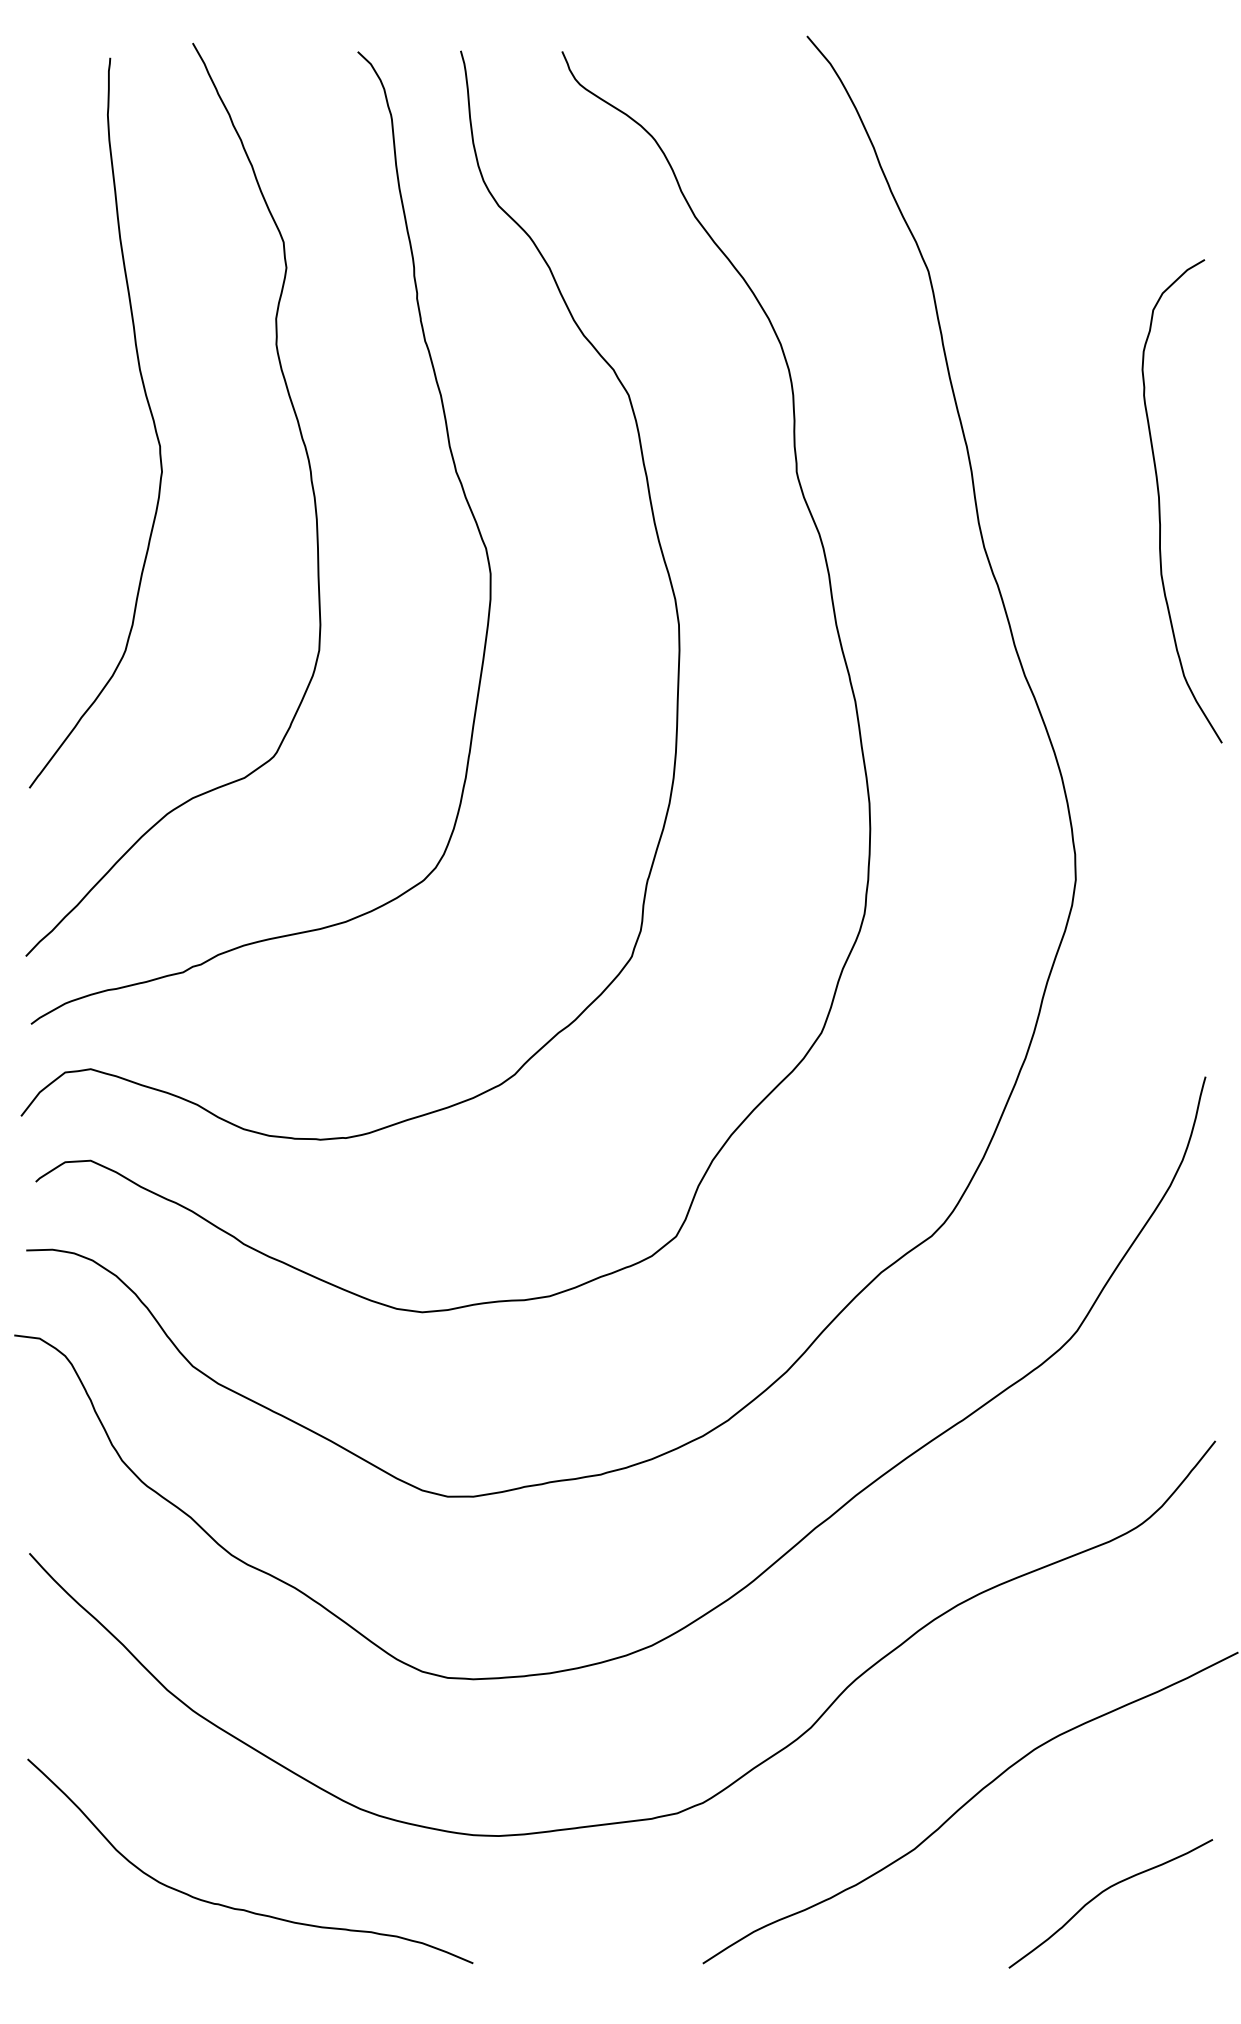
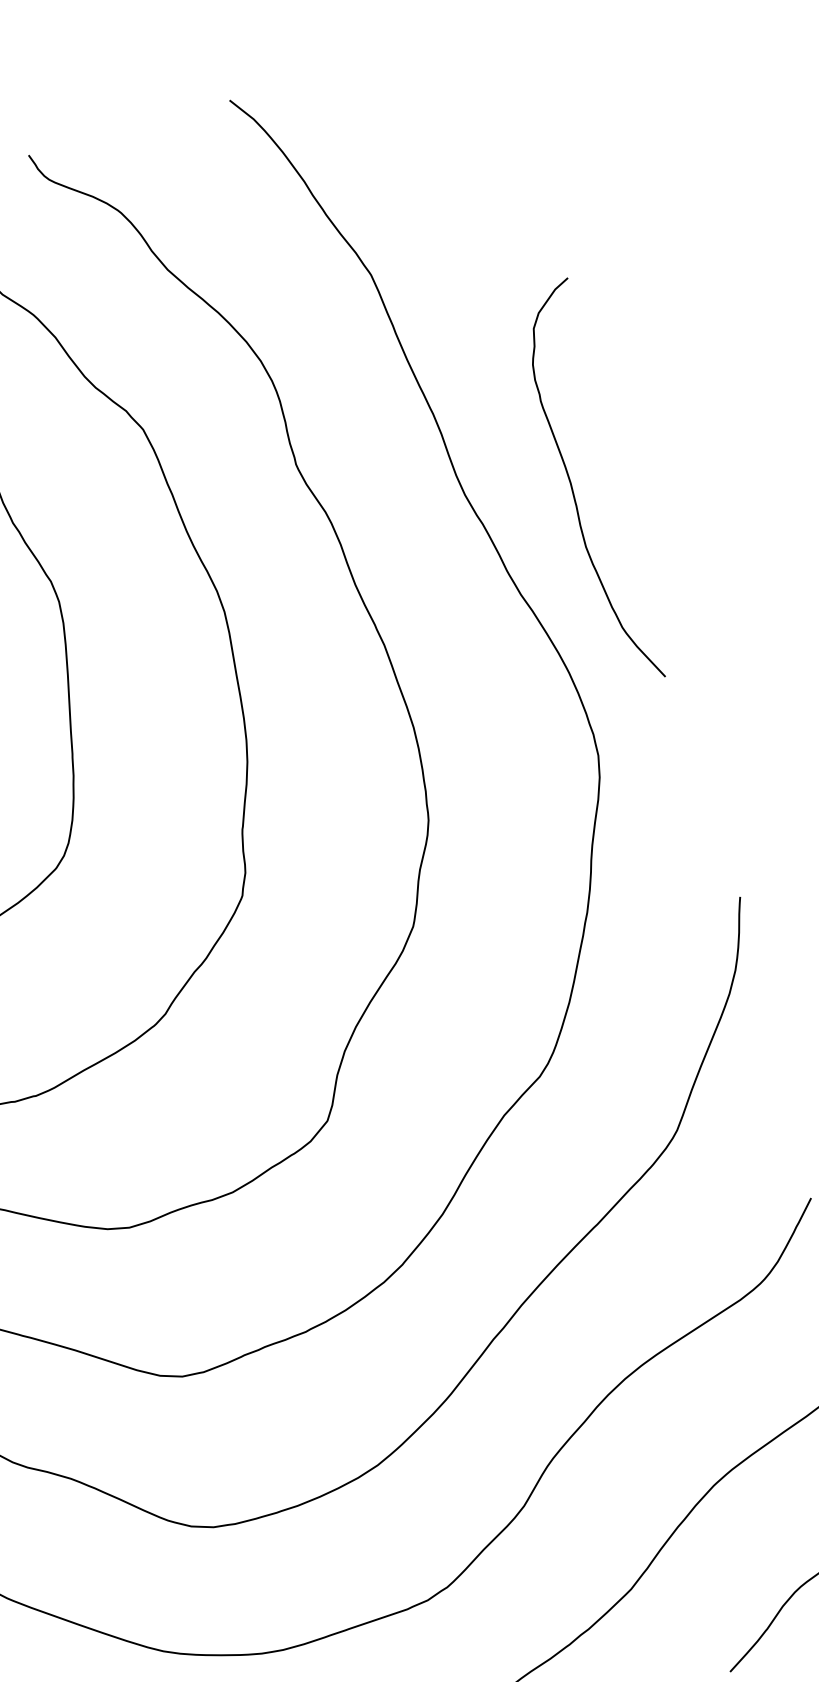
curve: (1160, 502) -> (572, 487), moved

